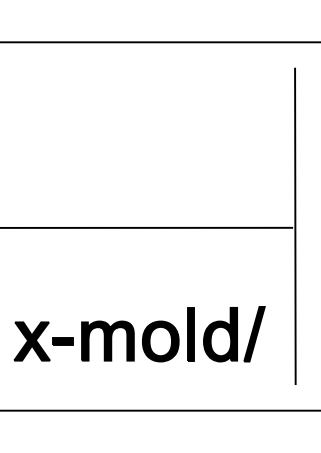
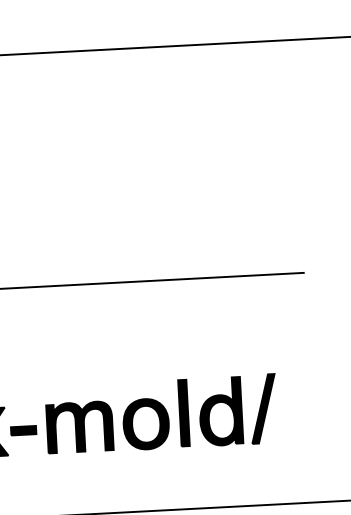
line: (295, 226) -> (307, 270), removed

